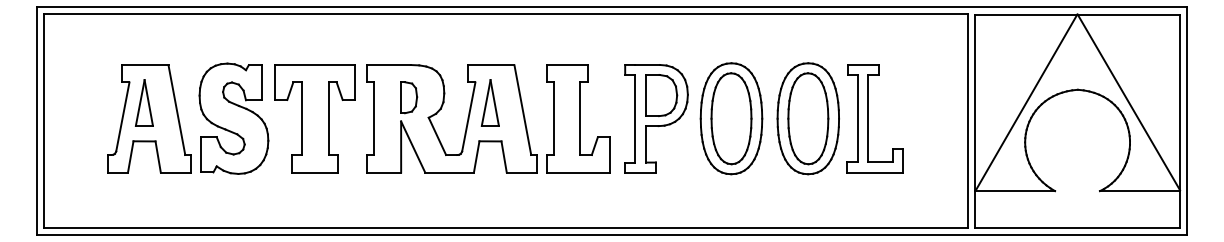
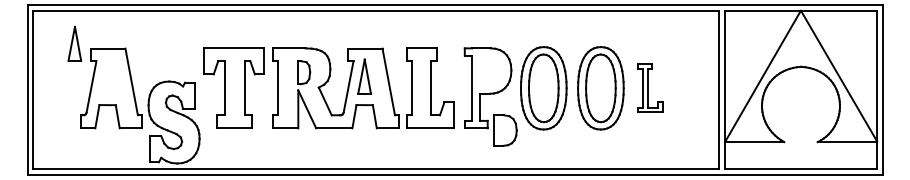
part: (661, 95) -> (505, 130), moved
part: (143, 102) -> (74, 43), moved
part: (233, 118) -> (173, 122), moved
part: (874, 118) -> (650, 88), size x0.6

